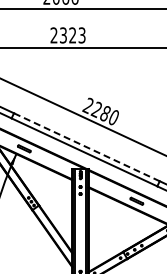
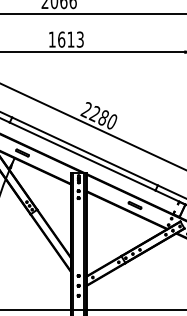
text: (63, 35) -> (61, 39), 2323 -> 1613
line: (87, 147) -> (85, 151), dashed -> solid

